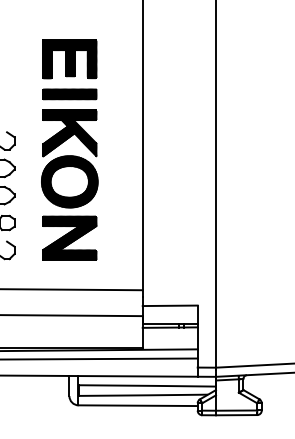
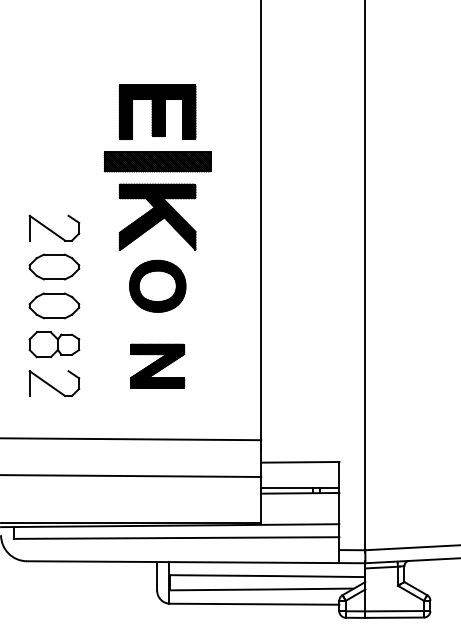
part: (69, 94) -> (157, 161), size x1.4
part: (69, 182) -> (157, 286), size x0.7
part: (69, 237) -> (157, 365), size x0.7

